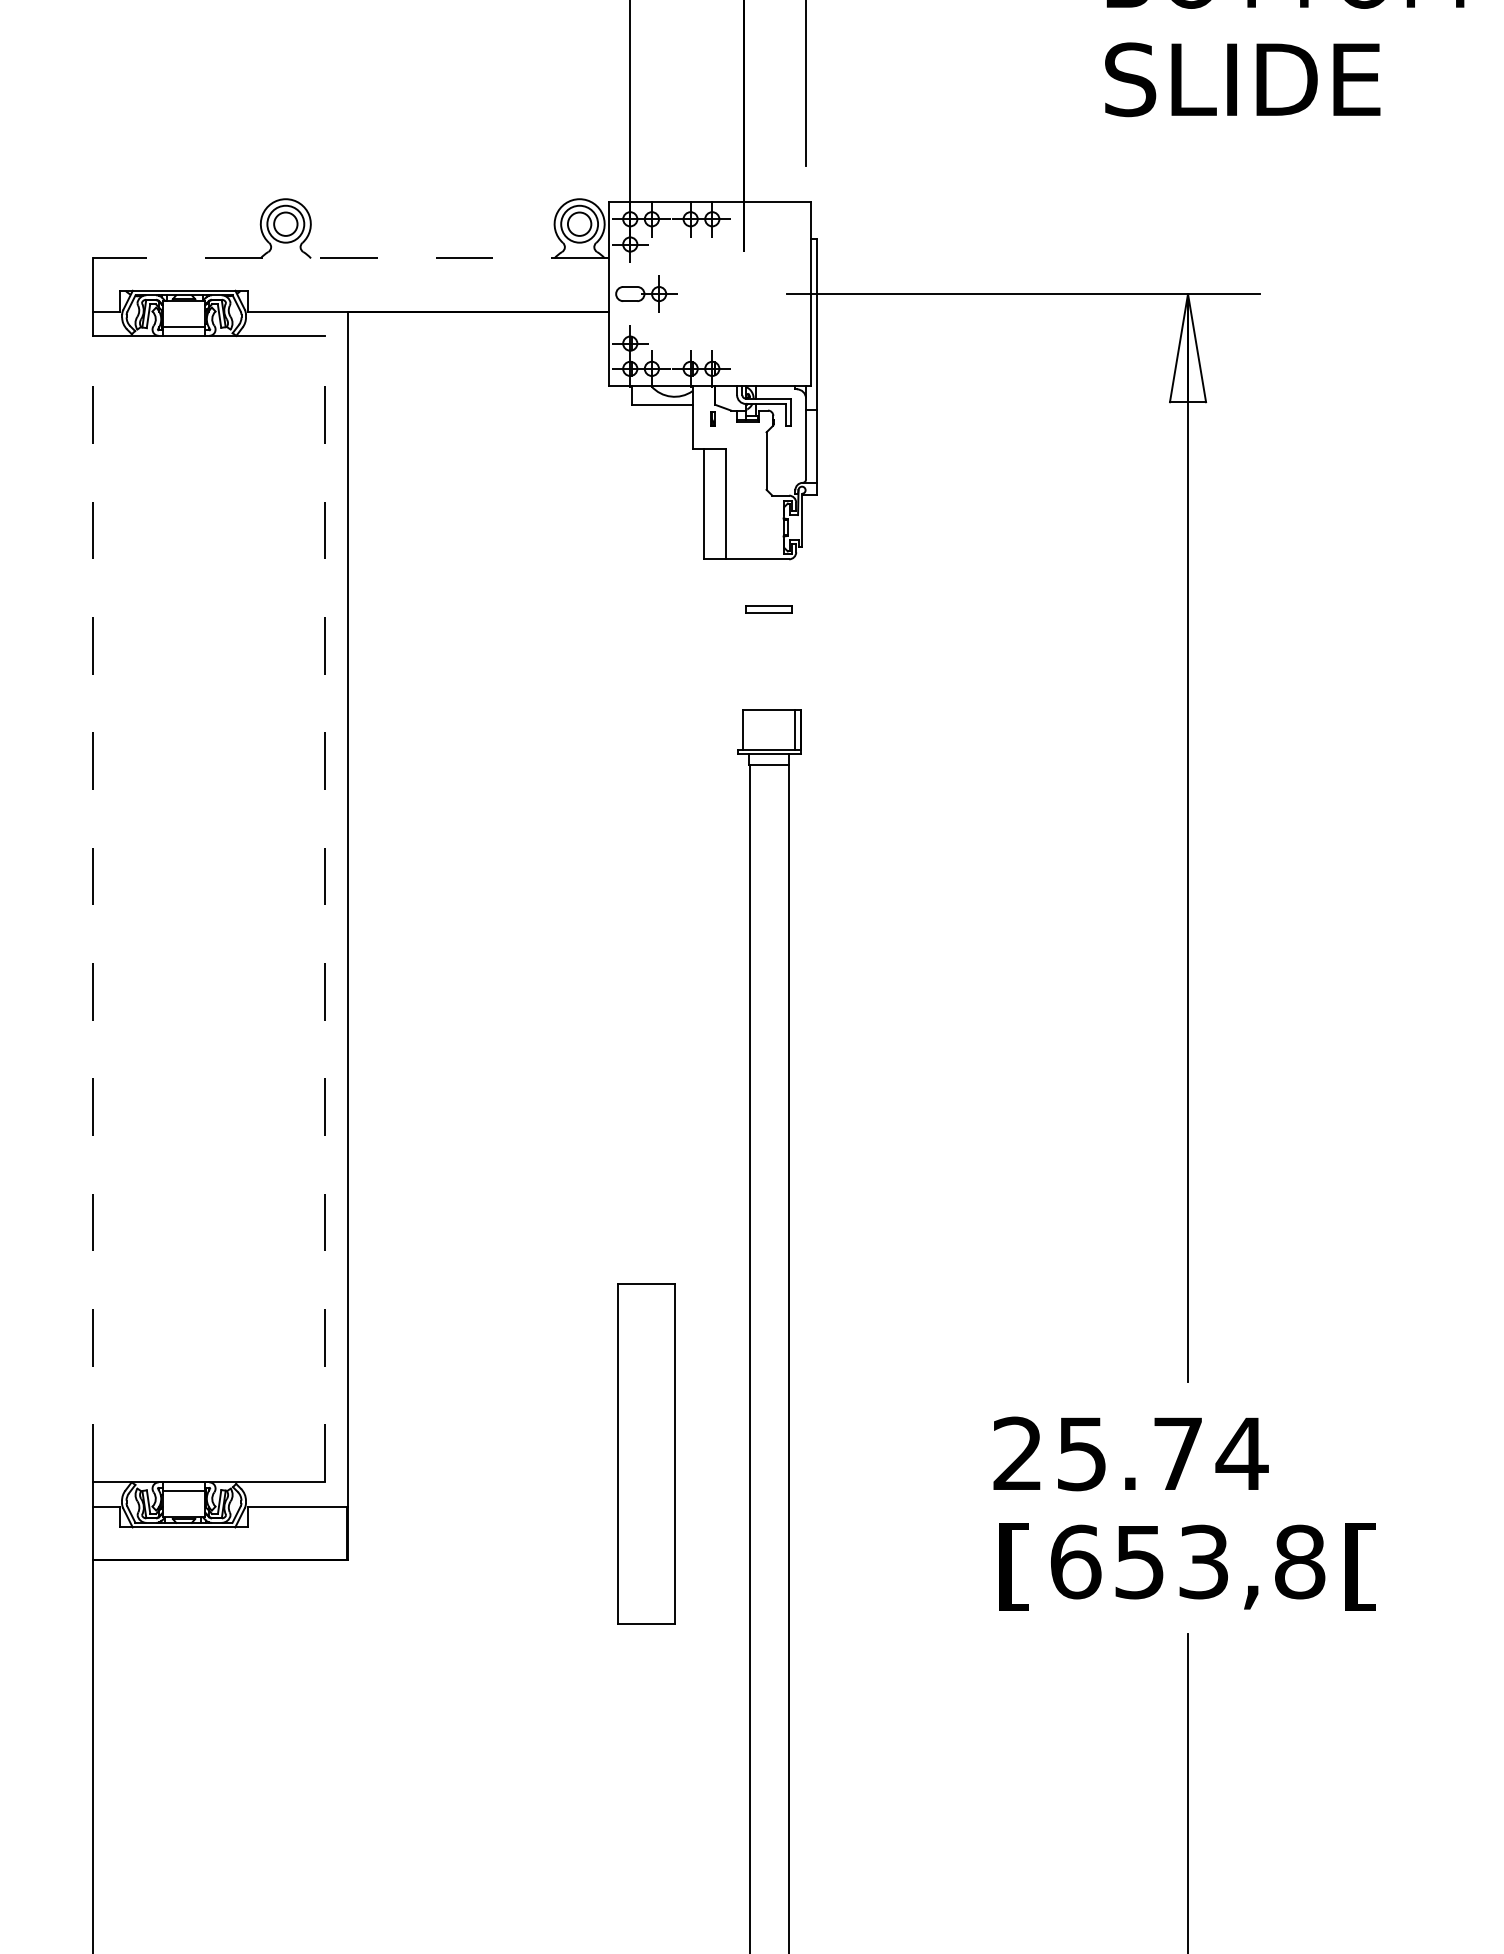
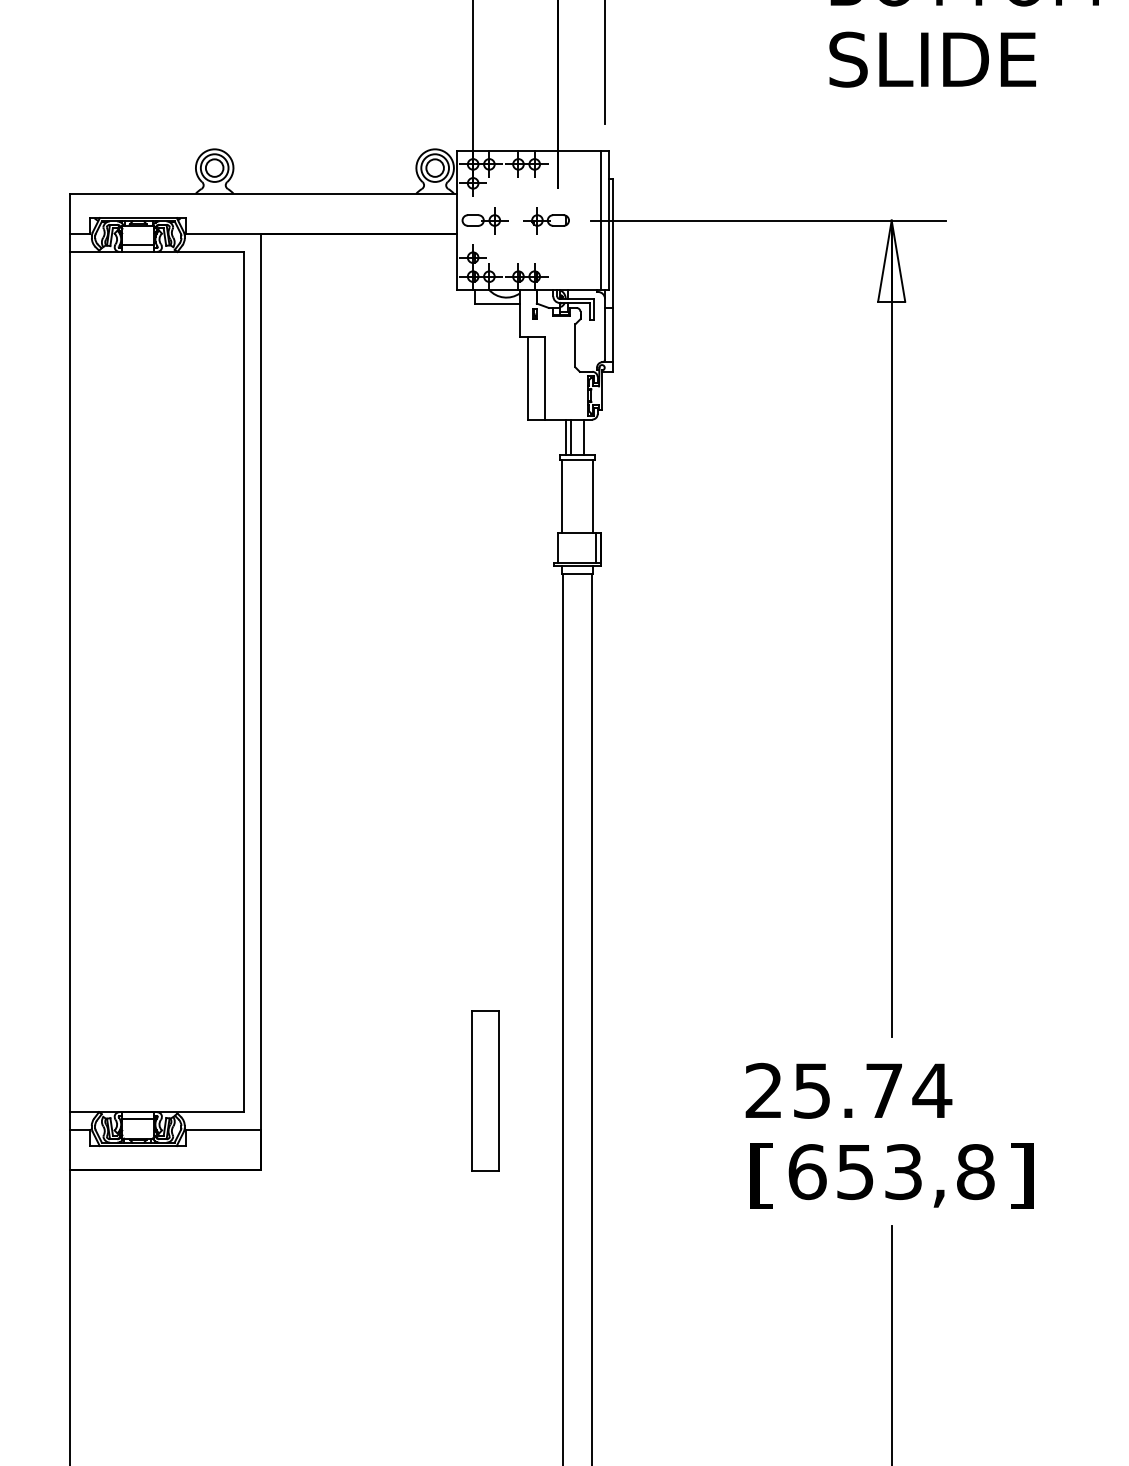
line: (350, 258) -> (263, 193), dashed -> solid
part: (727, 293) -> (546, 220), added
line: (800, 293) -> (600, 220), added
line: (754, 582) -> (566, 436), added
line: (760, 582) -> (570, 436), added
line: (777, 582) -> (583, 436), added
line: (748, 660) -> (561, 495), added
line: (789, 660) -> (592, 495), added
line: (92, 908) -> (69, 681), dashed -> solid
line: (324, 908) -> (243, 681), dashed -> solid
part: (646, 1453) -> (485, 1090), size x0.62
text: (1360, 1566) -> (1021, 1175), [ -> ]

